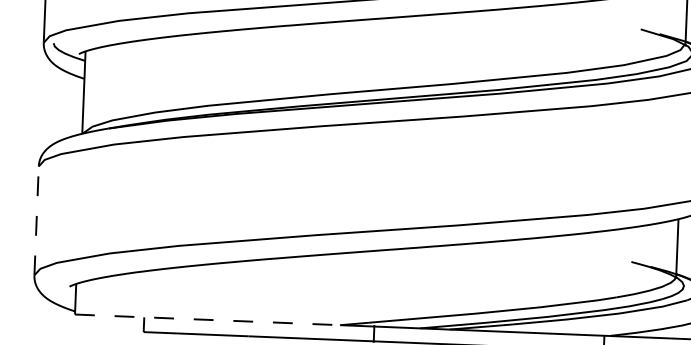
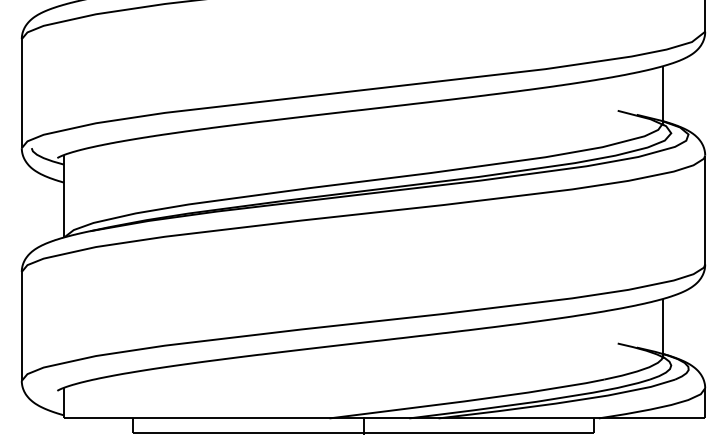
line: (36, 219) -> (21, 325), dashed -> solid
line: (207, 319) -> (196, 418), dashed -> solid

